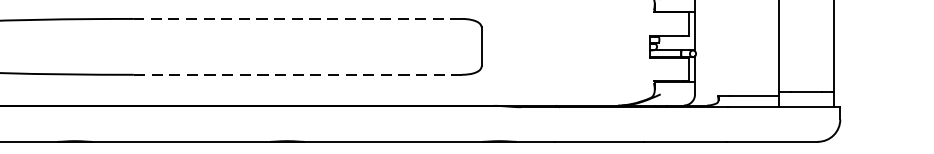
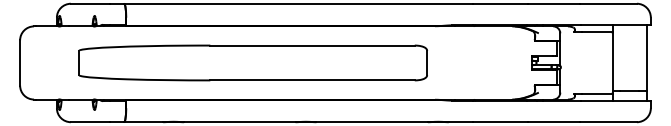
line: (297, 18) -> (312, 45), dashed -> solid
line: (299, 74) -> (313, 80), dashed -> solid

